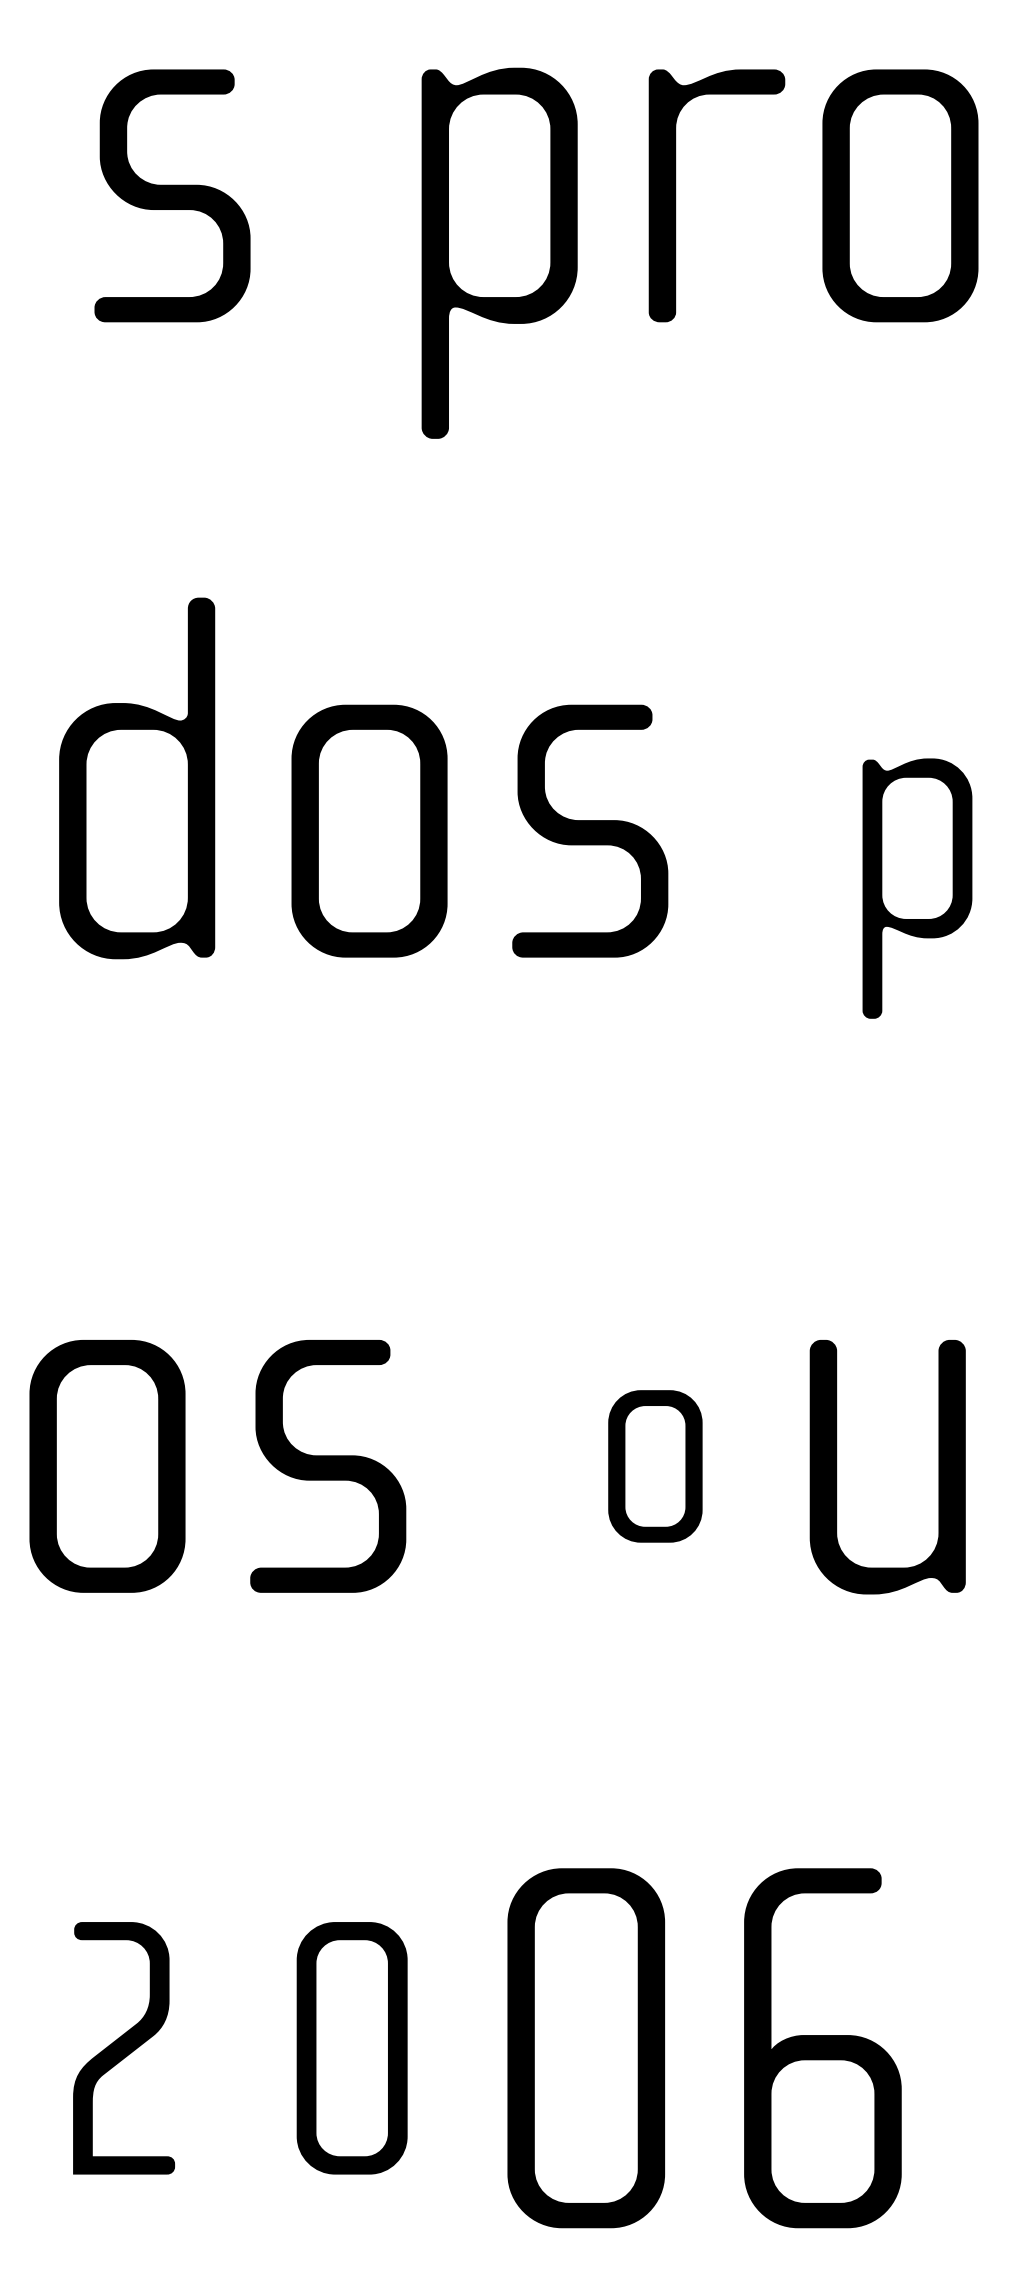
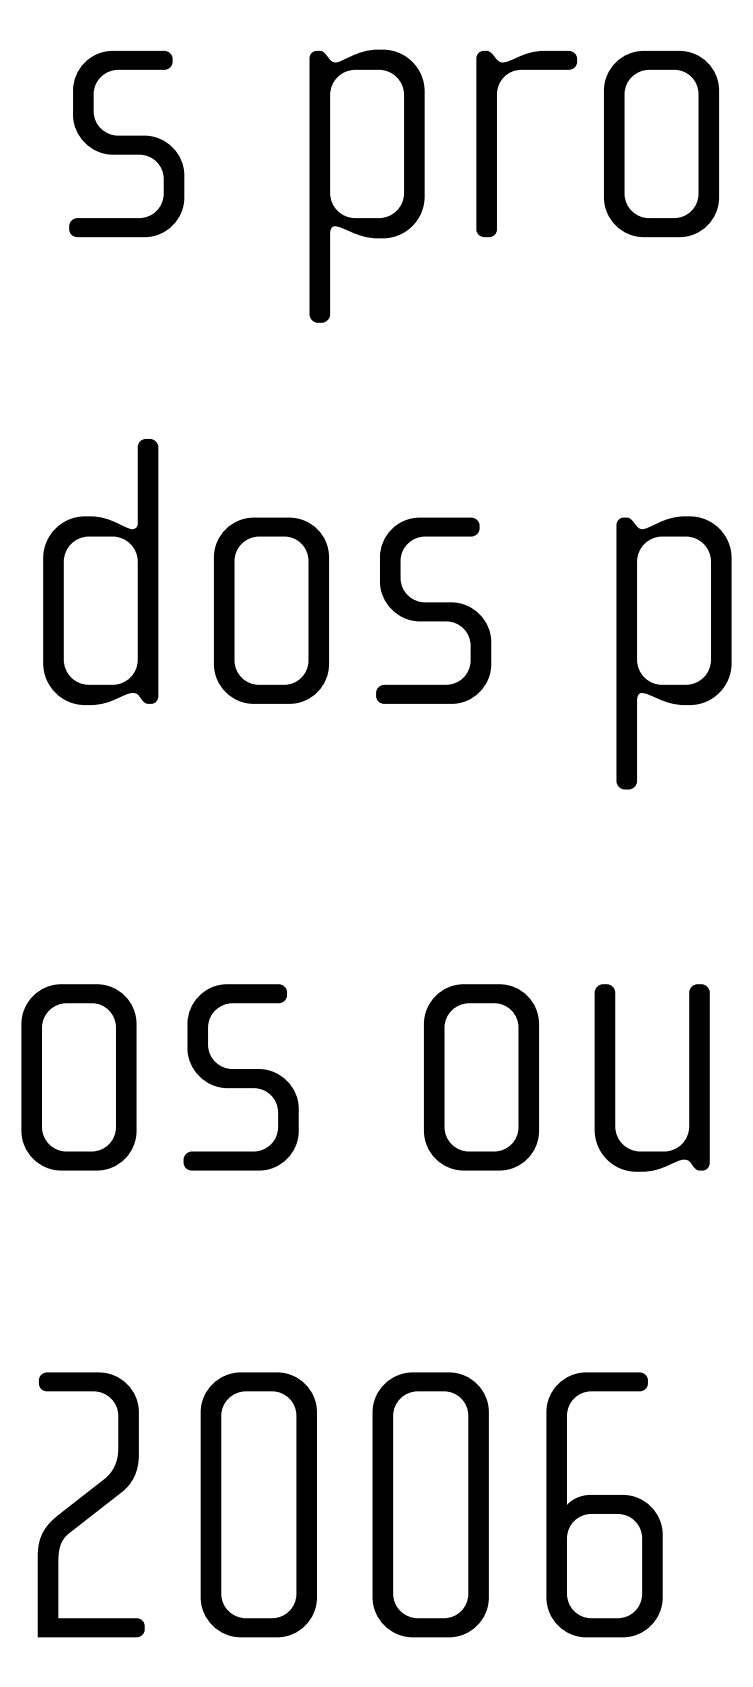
part: (916, 888) -> (673, 652), size x1.43
part: (655, 1466) -> (481, 1077), size x1.67
part: (123, 2047) -> (90, 1504), size x1.43
part: (351, 2047) -> (258, 1504), size x1.43

